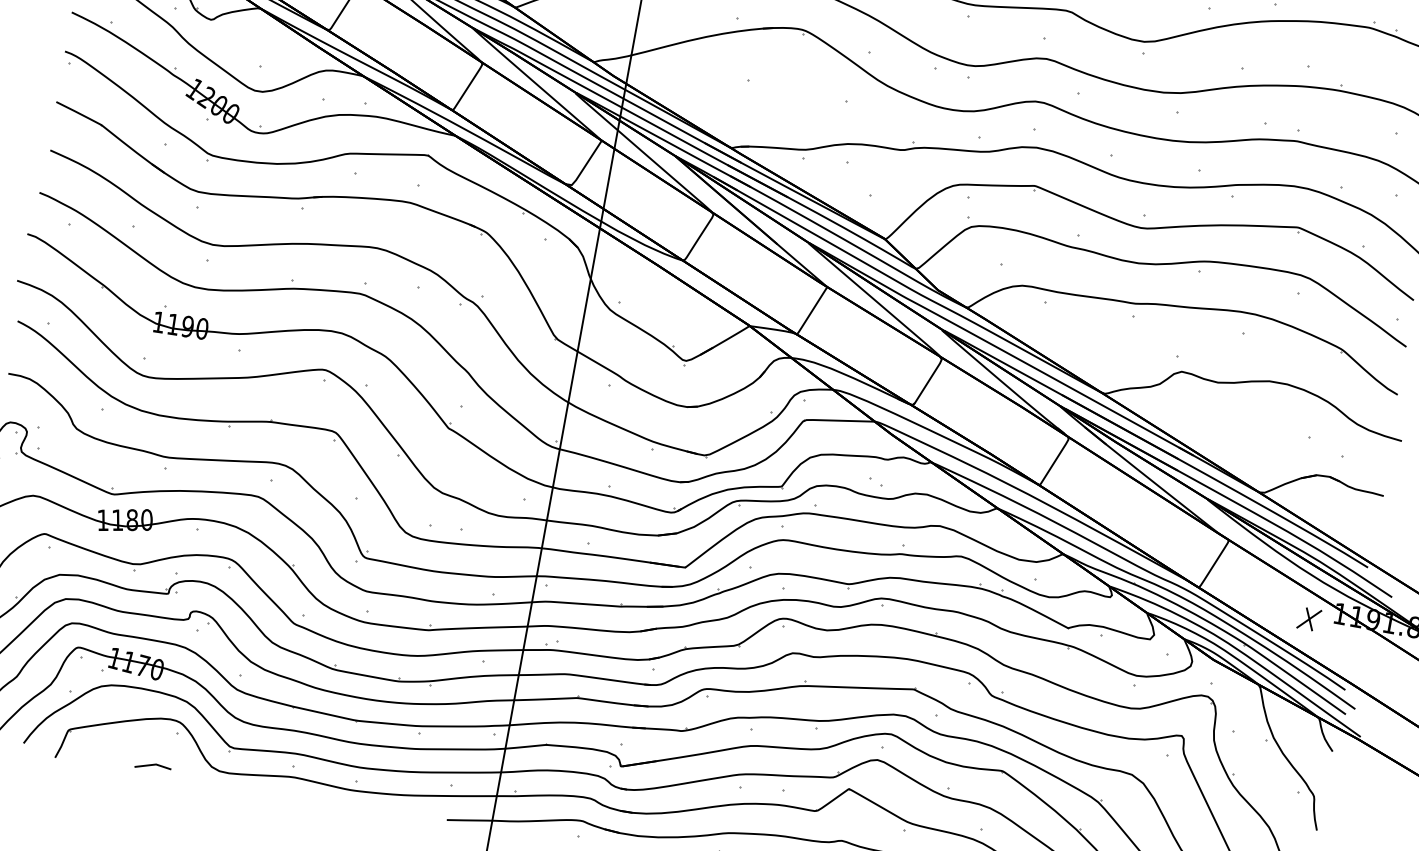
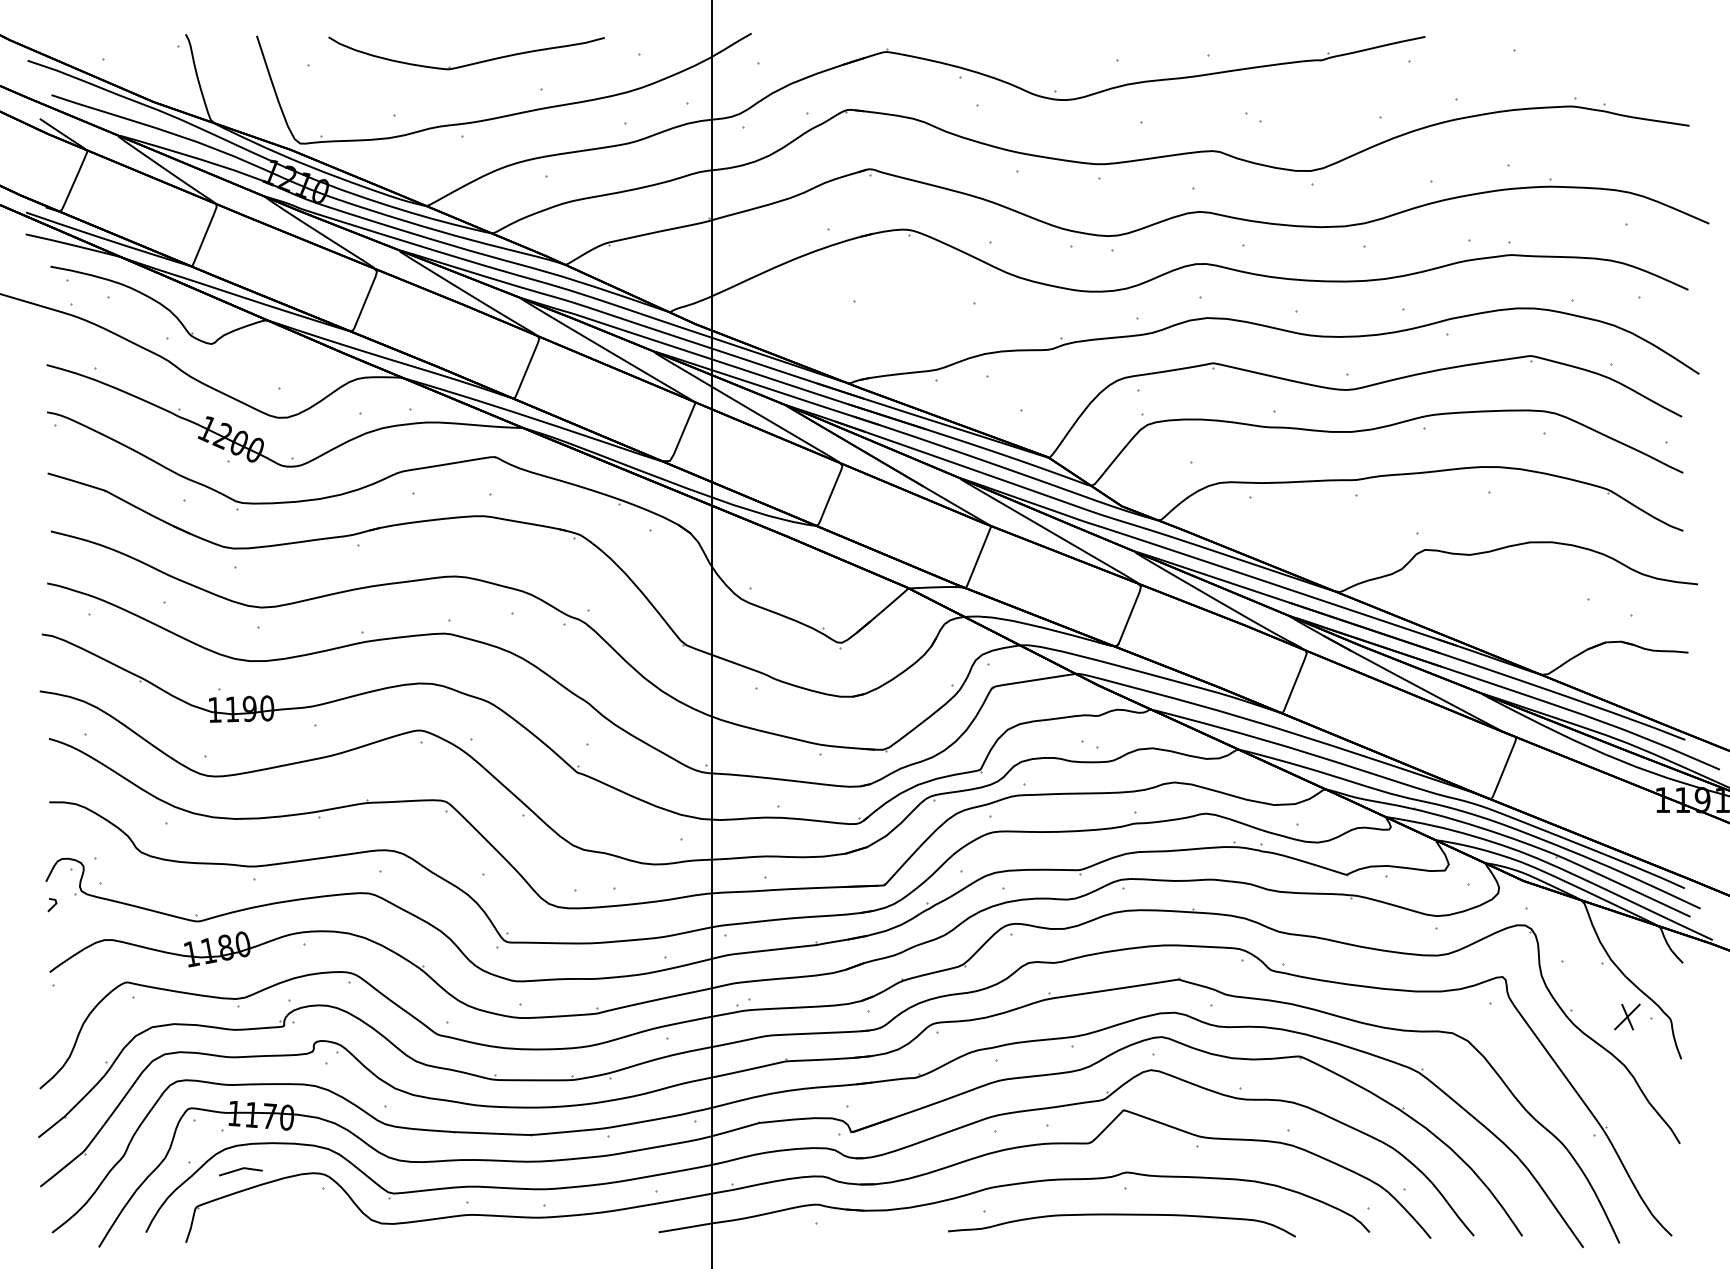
part: (1309, 618) -> (1627, 1016), moved
line: (152, 765) -> (240, 1170), moved

